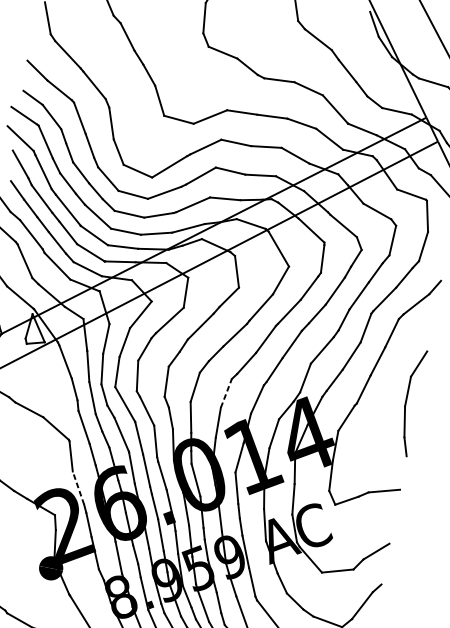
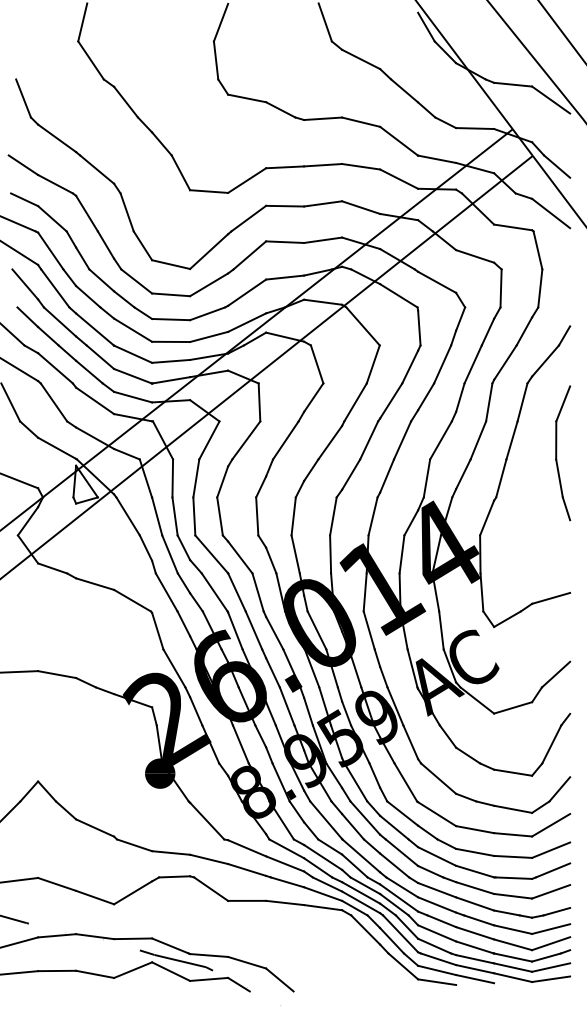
line: (226, 392) -> (333, 515), dashed -> solid
part: (411, 402) -> (563, 453), moved
line: (78, 488) -> (174, 668), dashed -> solid

